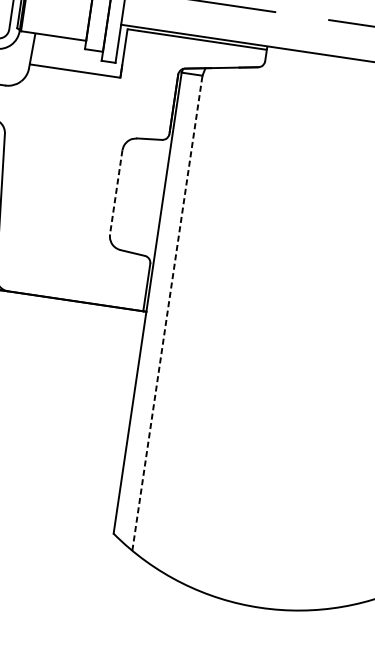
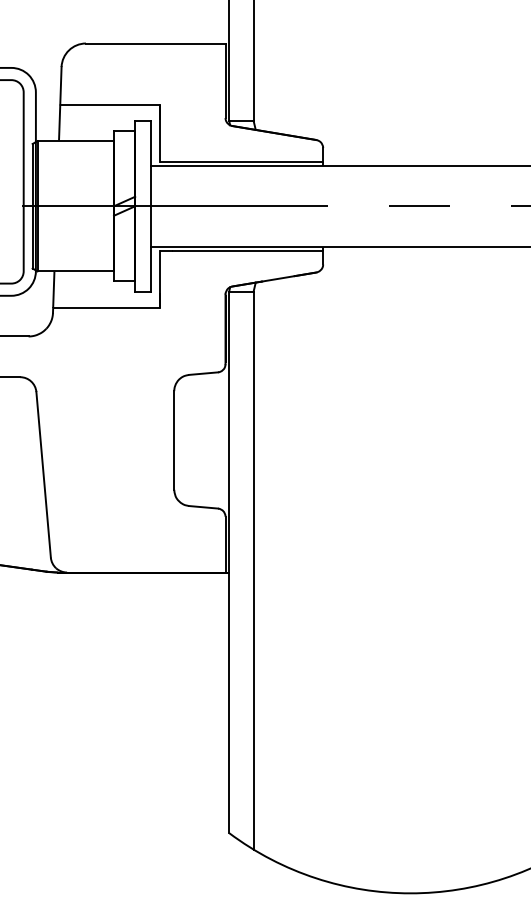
line: (116, 192) -> (174, 440), dashed -> solid
line: (167, 313) -> (253, 570), dashed -> solid

